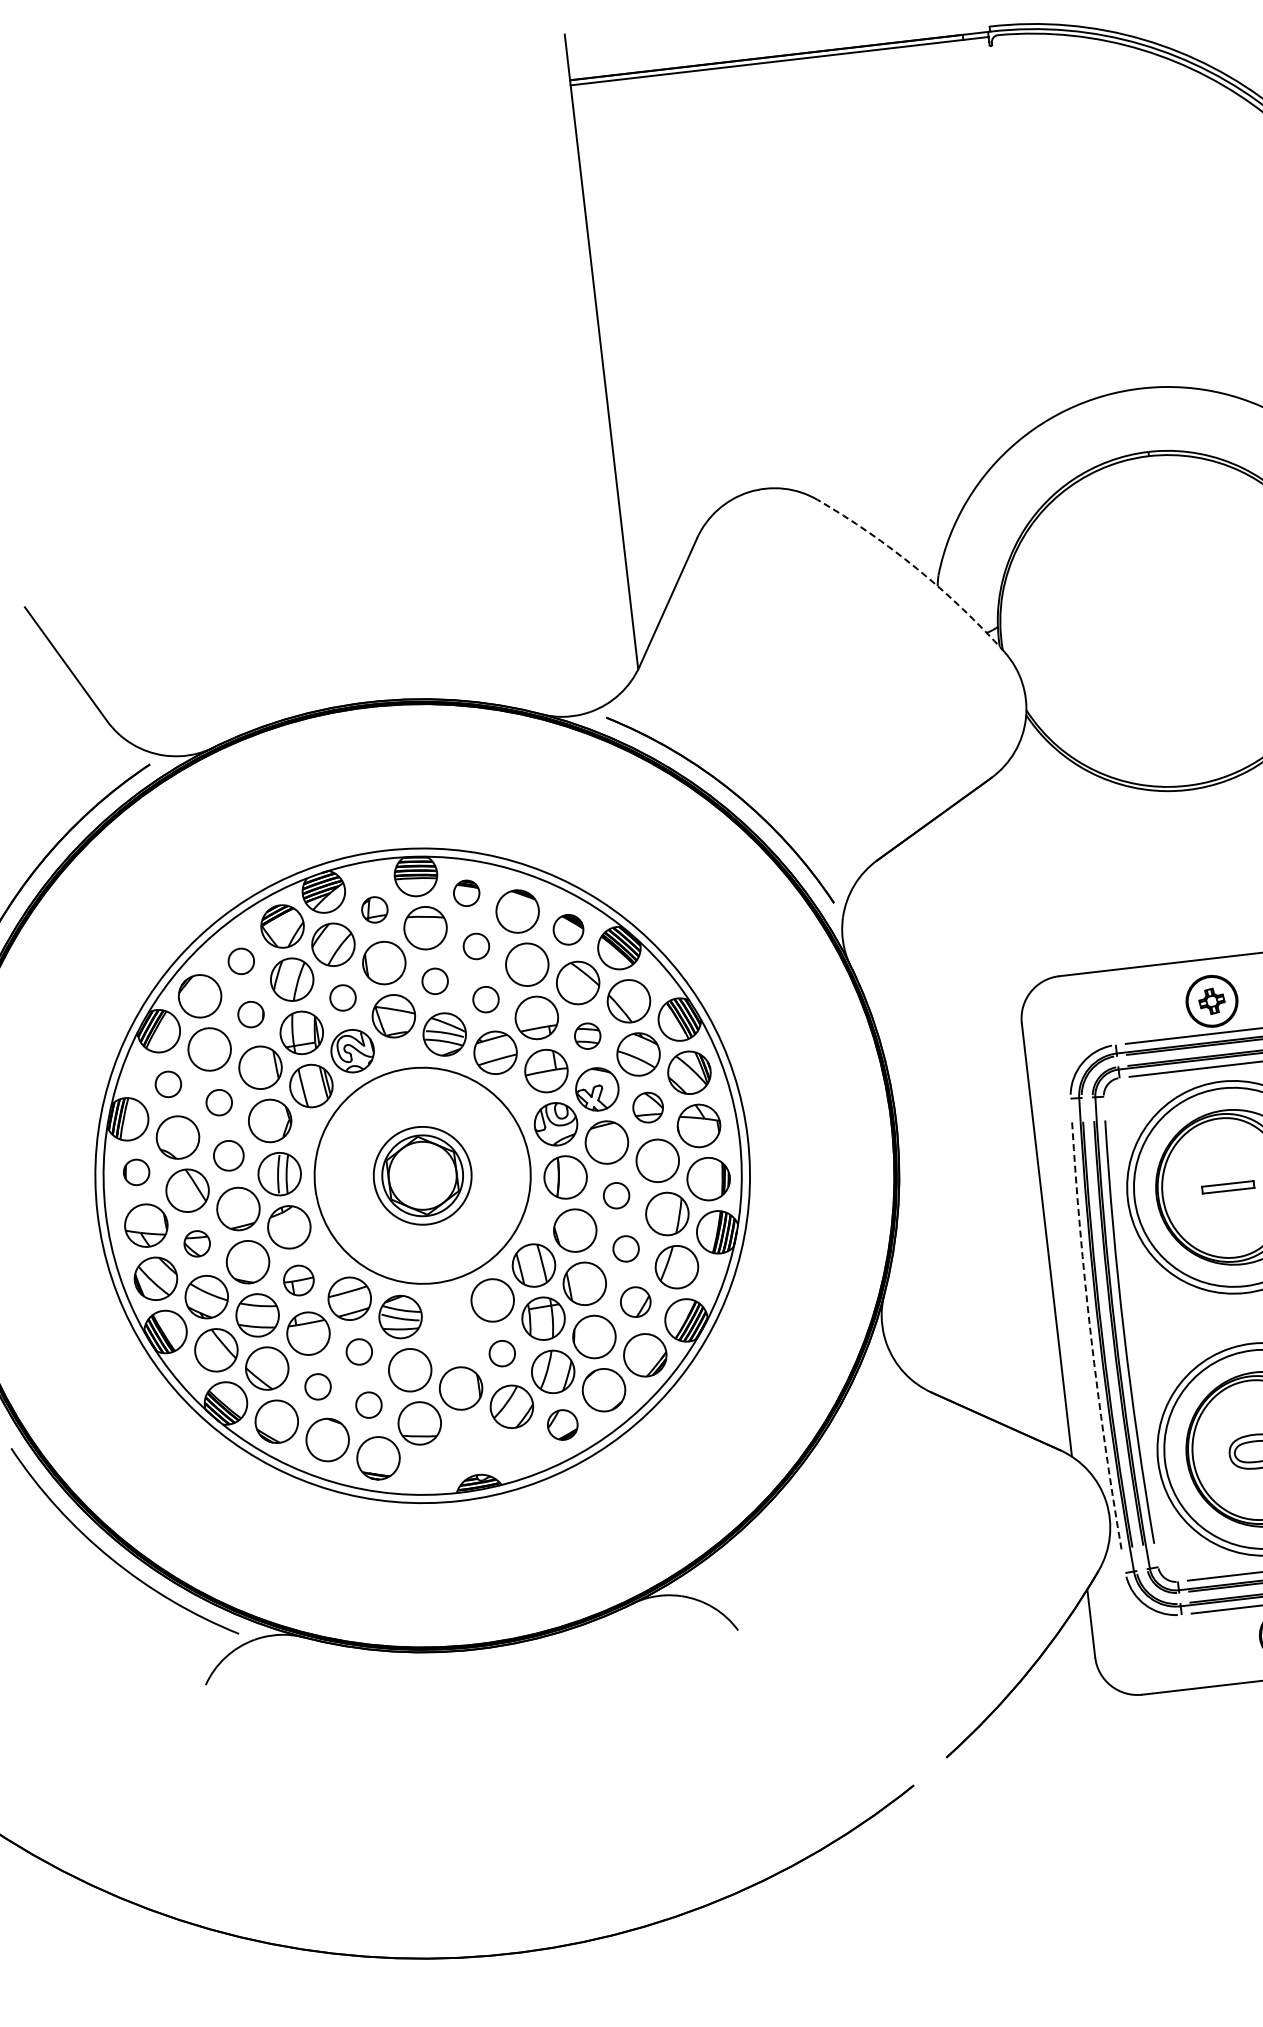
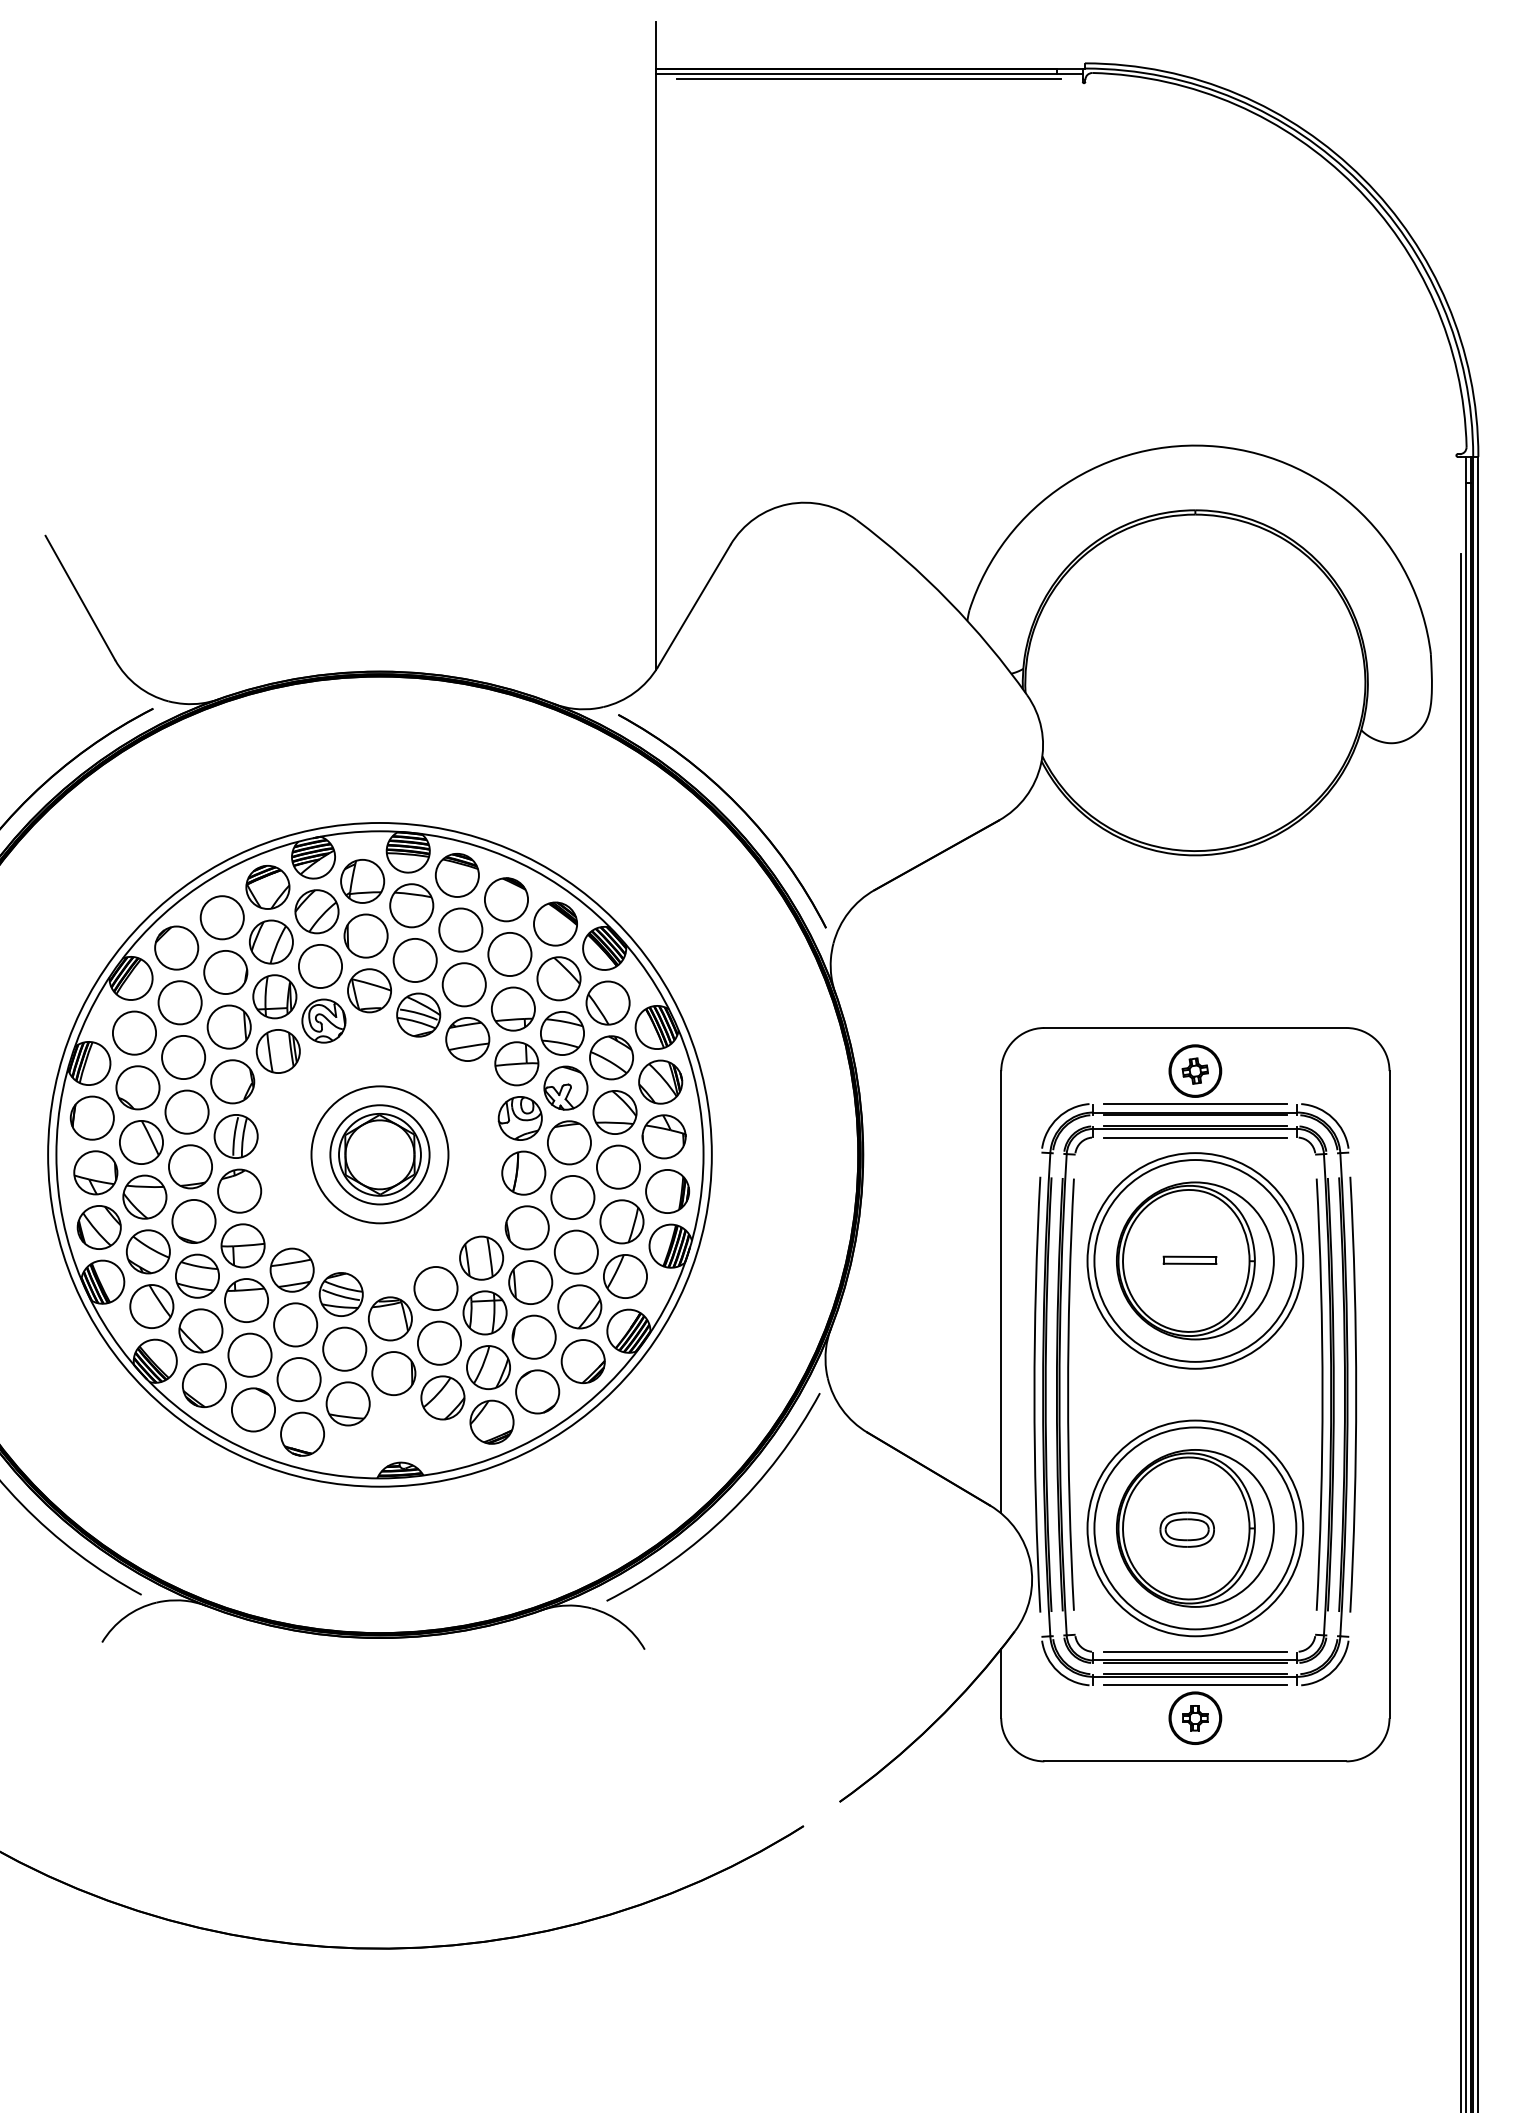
line: (780, 65) -> (869, 78), added
arc: (916, 569) -> (948, 601), dashed -> solid
part: (465, 893) -> (456, 875), size x1.67
part: (374, 910) -> (362, 881), size x1.67
part: (568, 929) -> (555, 923), size x1.43
circle: (476, 945) -> (460, 929), size x1.67
circle: (240, 961) -> (221, 917), size x1.67
circle: (434, 981) -> (414, 960), size x1.67
circle: (343, 998) -> (320, 966), size x1.67
circle: (485, 999) -> (463, 984), size x1.67
circle: (250, 1014) -> (225, 972), size x1.67
part: (587, 1036) -> (562, 1033), size x1.67
circle: (168, 1083) -> (134, 1032), size x1.67
circle: (219, 1102) -> (183, 1057), size x1.67
part: (647, 1107) -> (614, 1112), size x1.43
circle: (228, 1155) -> (186, 1111), size x1.43
part: (135, 1171) -> (91, 1117), size x1.67
circle: (422, 1175) -> (379, 1154), size x0.62
circle: (616, 1195) -> (572, 1197), size x1.67
part: (196, 1243) -> (144, 1196), size x1.67
circle: (625, 1248) -> (575, 1251), size x1.67
part: (298, 1280) -> (242, 1245), size x1.43
part: (635, 1301) -> (579, 1306), size x1.43
part: (451, 1334) -> (390, 1318), added
arc: (1091, 1336) -> (1034, 1394), dashed -> solid
circle: (359, 1351) -> (295, 1324), size x1.67
circle: (502, 1352) -> (439, 1342), size x1.67
circle: (317, 1386) -> (249, 1354), size x1.67
circle: (368, 1405) -> (298, 1379), size x1.67
part: (562, 1424) -> (491, 1421), size x1.43
arc: (804, 1486) -> (728, 1512), added

